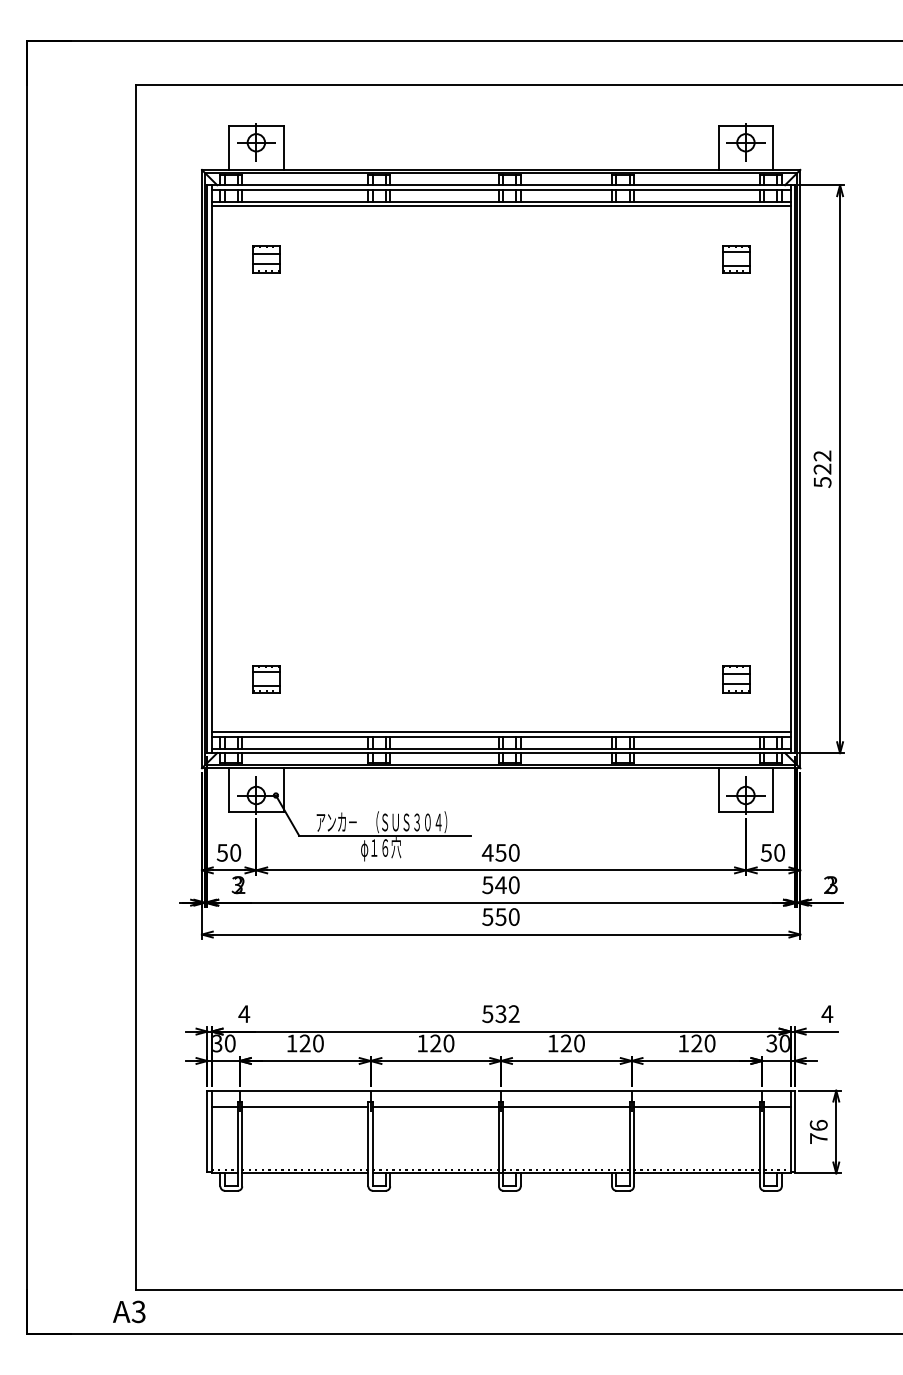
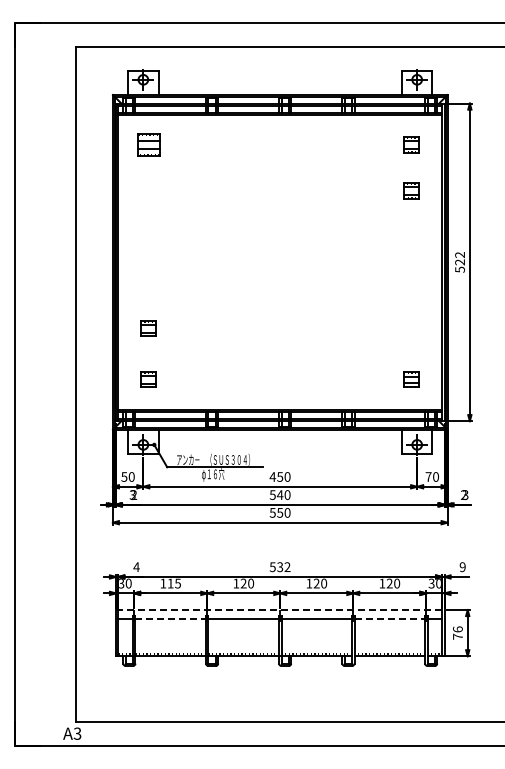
part: (265, 258) -> (148, 144), size x1.4
part: (735, 340) -> (411, 190), added
part: (265, 587) -> (148, 328), added
text: (766, 851) -> (428, 476), 50 -> 70
text: (826, 1014) -> (462, 567), 4 -> 9
text: (312, 1043) -> (174, 583), 120 -> 115
line: (501, 1091) -> (280, 610), solid -> dashed
line: (306, 1107) -> (171, 619), solid -> dashed
line: (698, 1107) -> (390, 619), solid -> dashed

